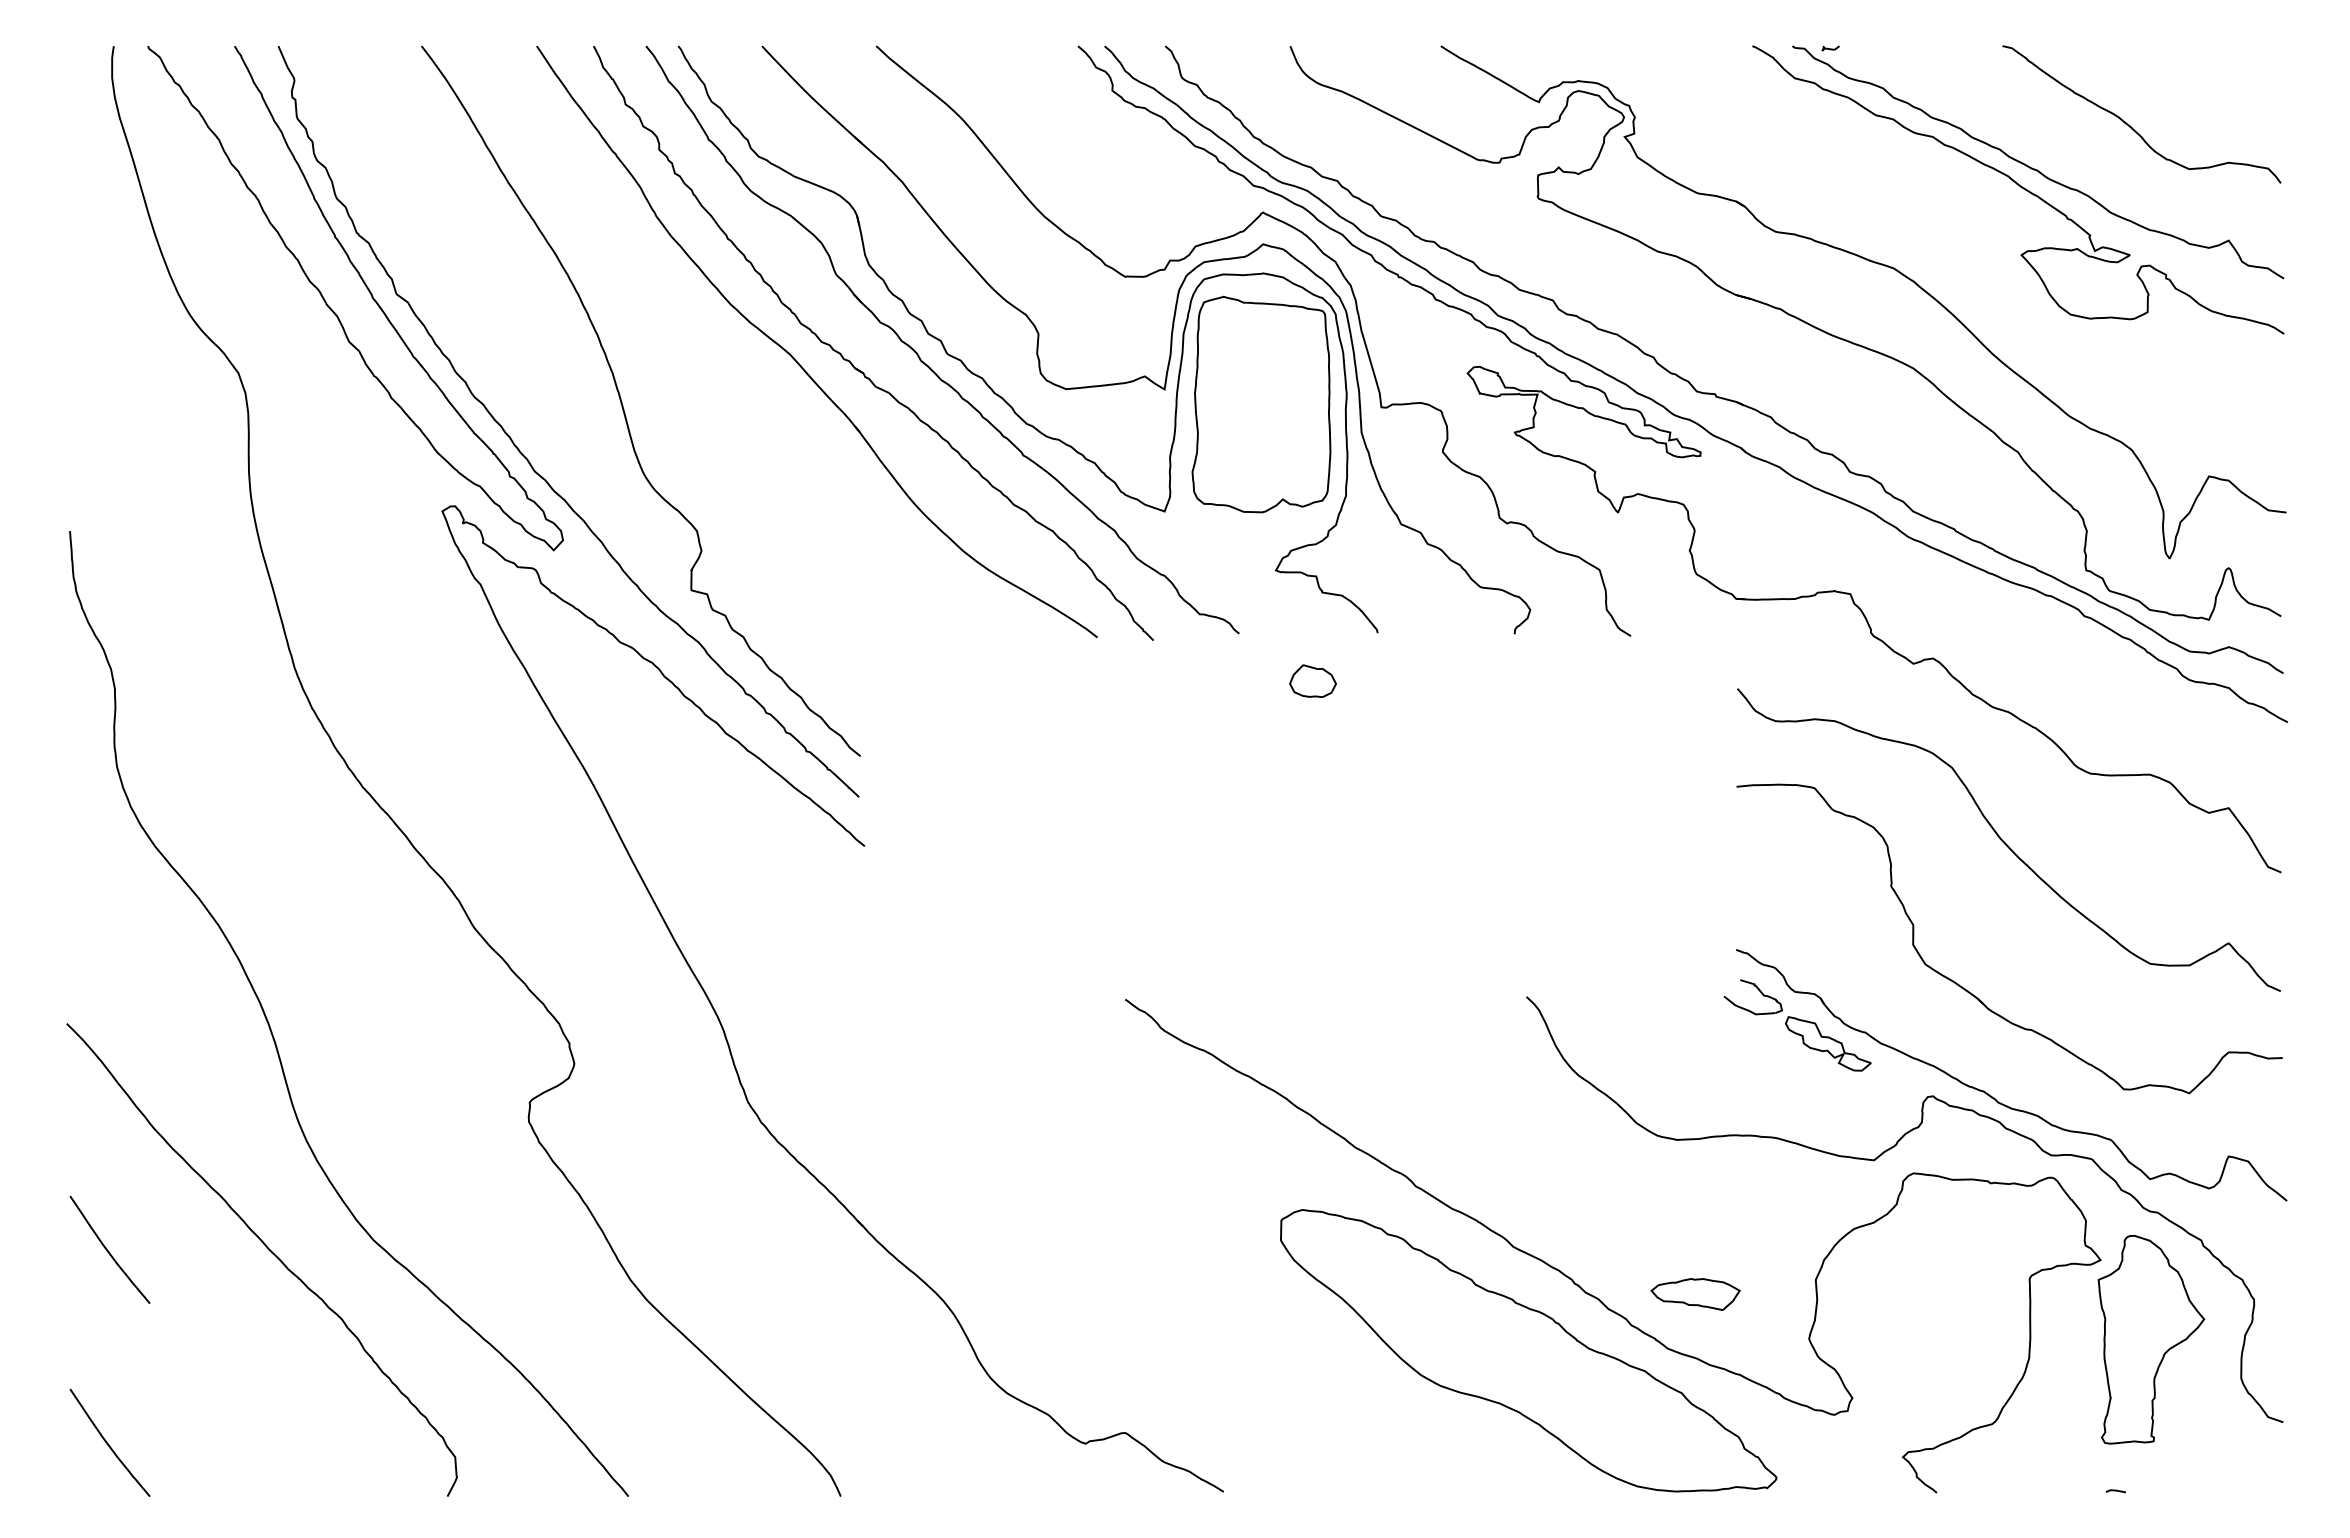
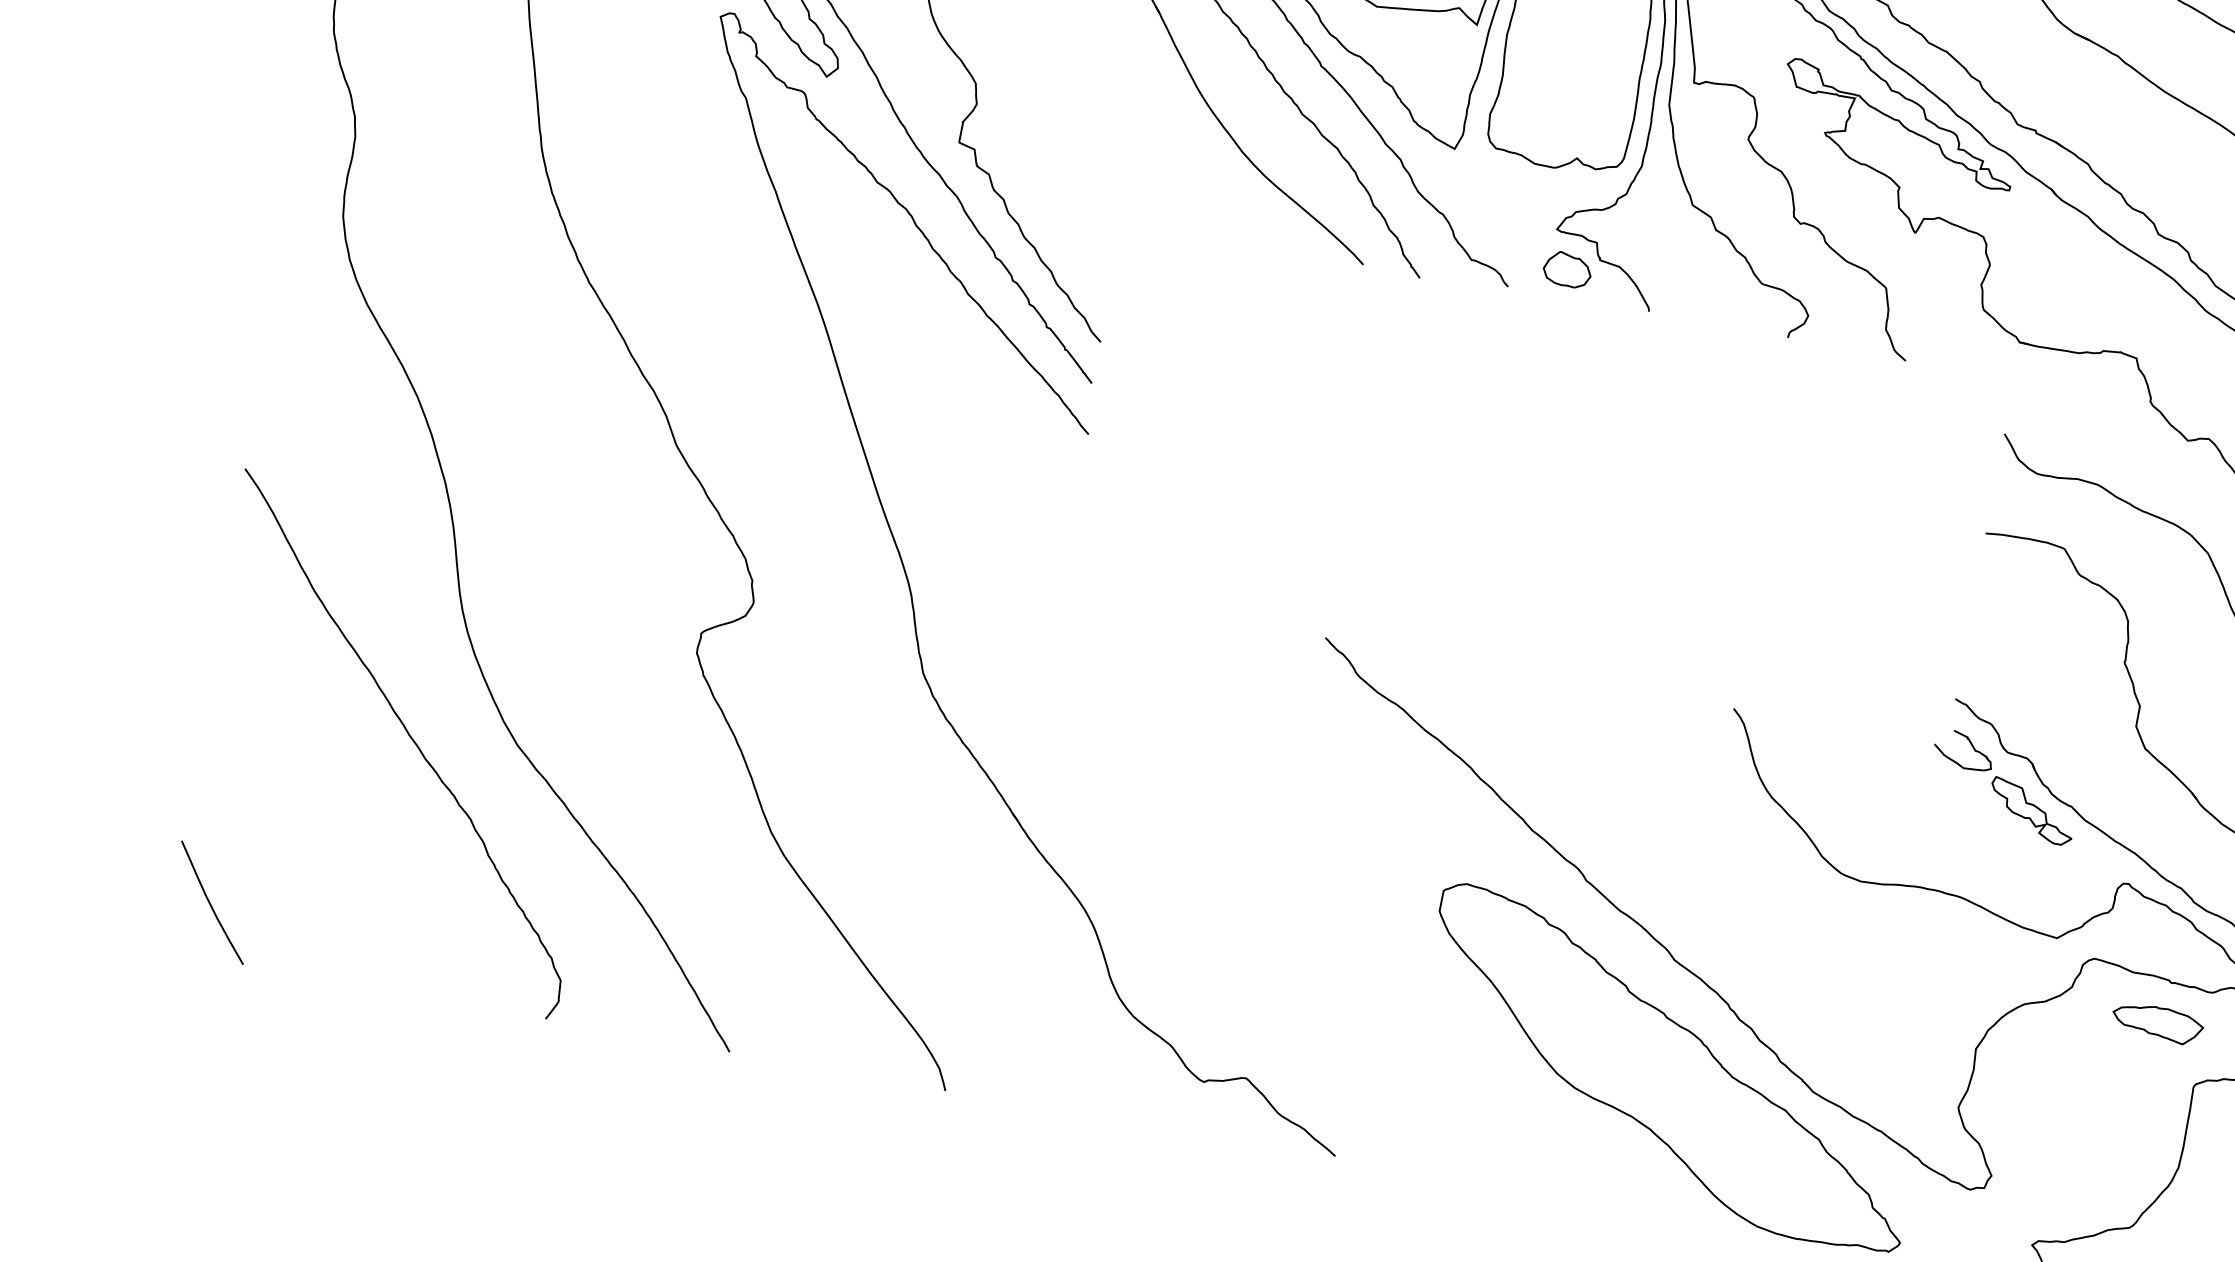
part: (1312, 680) -> (1567, 268), moved
curve: (108, 1250) -> (246, 706), removed
part: (1695, 1294) -> (2157, 1023), moved

